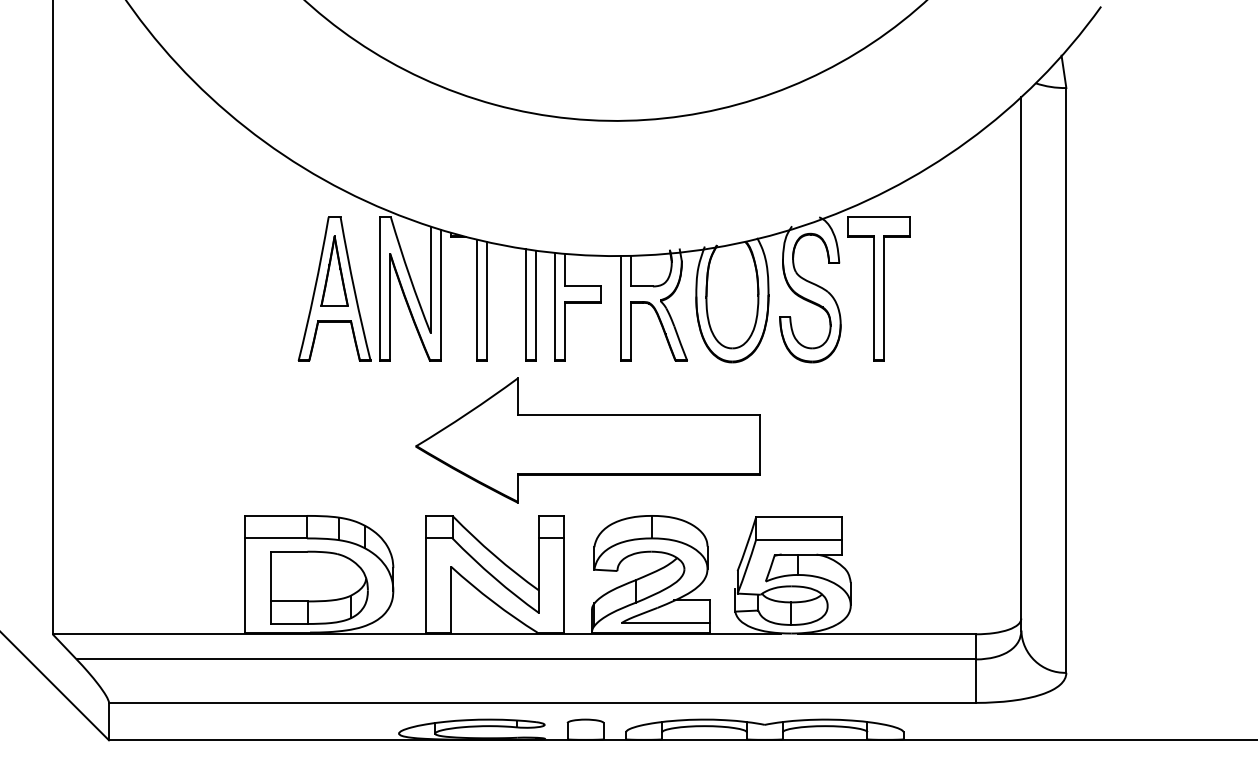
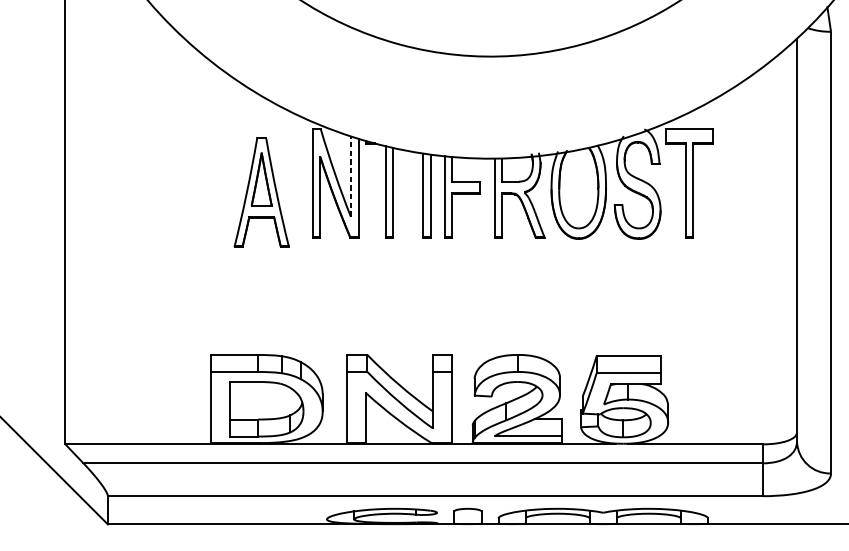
line: (430, 279) -> (350, 176), solid -> dashed
part: (334, 288) -> (261, 192), moved
part: (587, 440) -> (469, 297), removed

